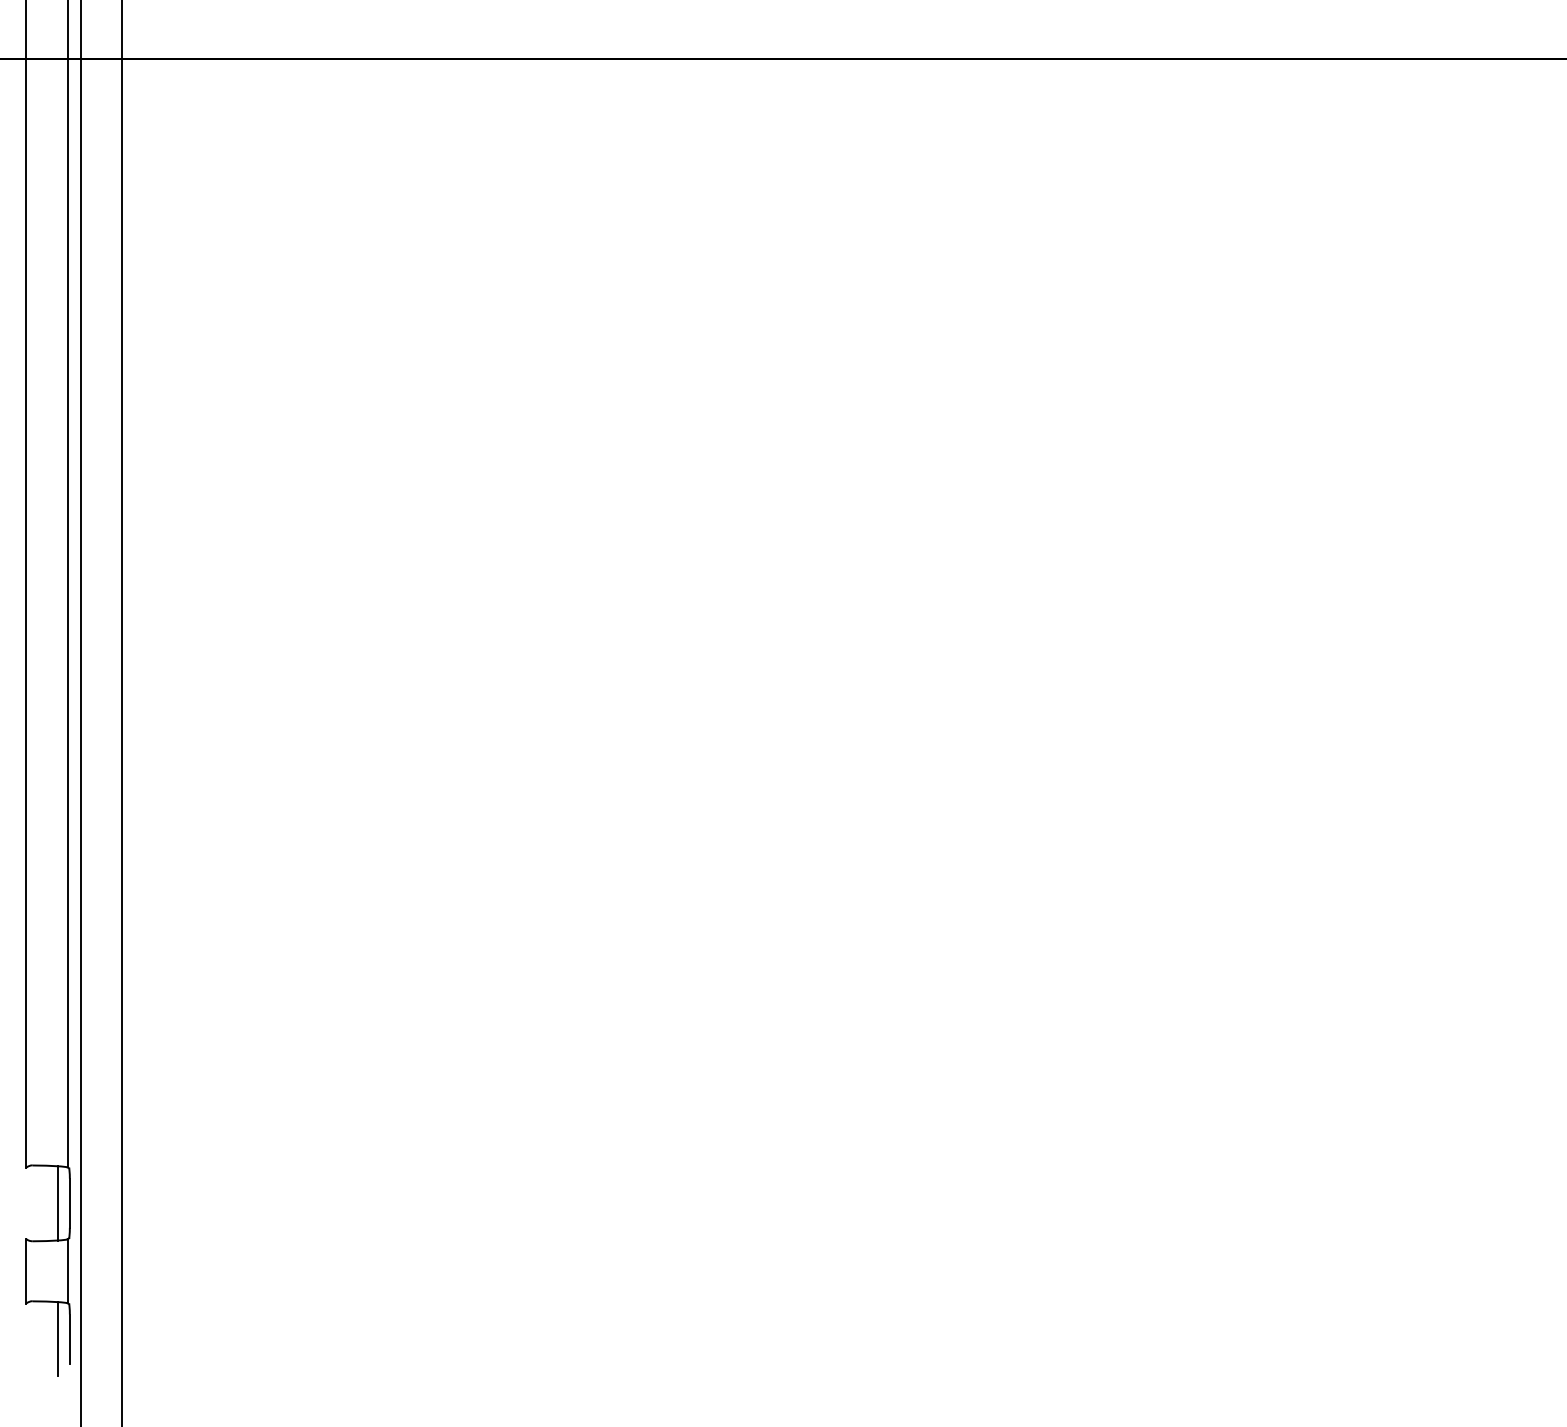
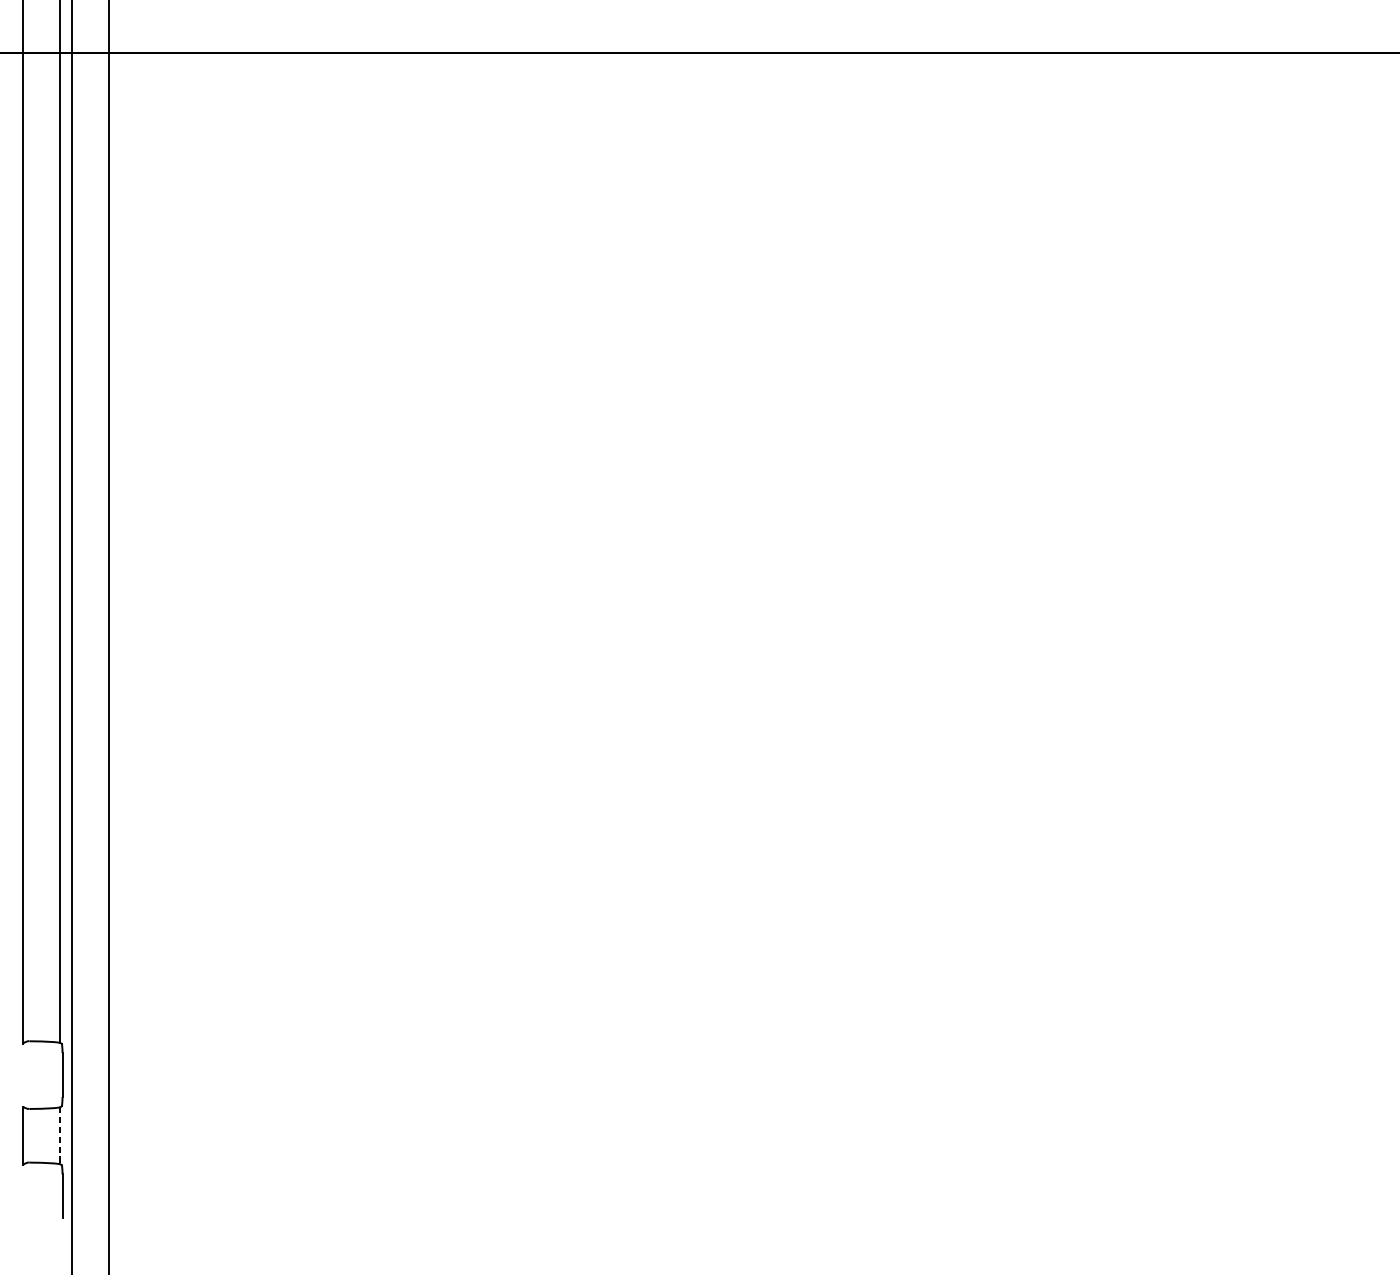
line: (58, 1203) -> (52, 1075), removed
line: (67, 1271) -> (60, 1135), solid -> dashed
line: (58, 1339) -> (52, 1196), removed

